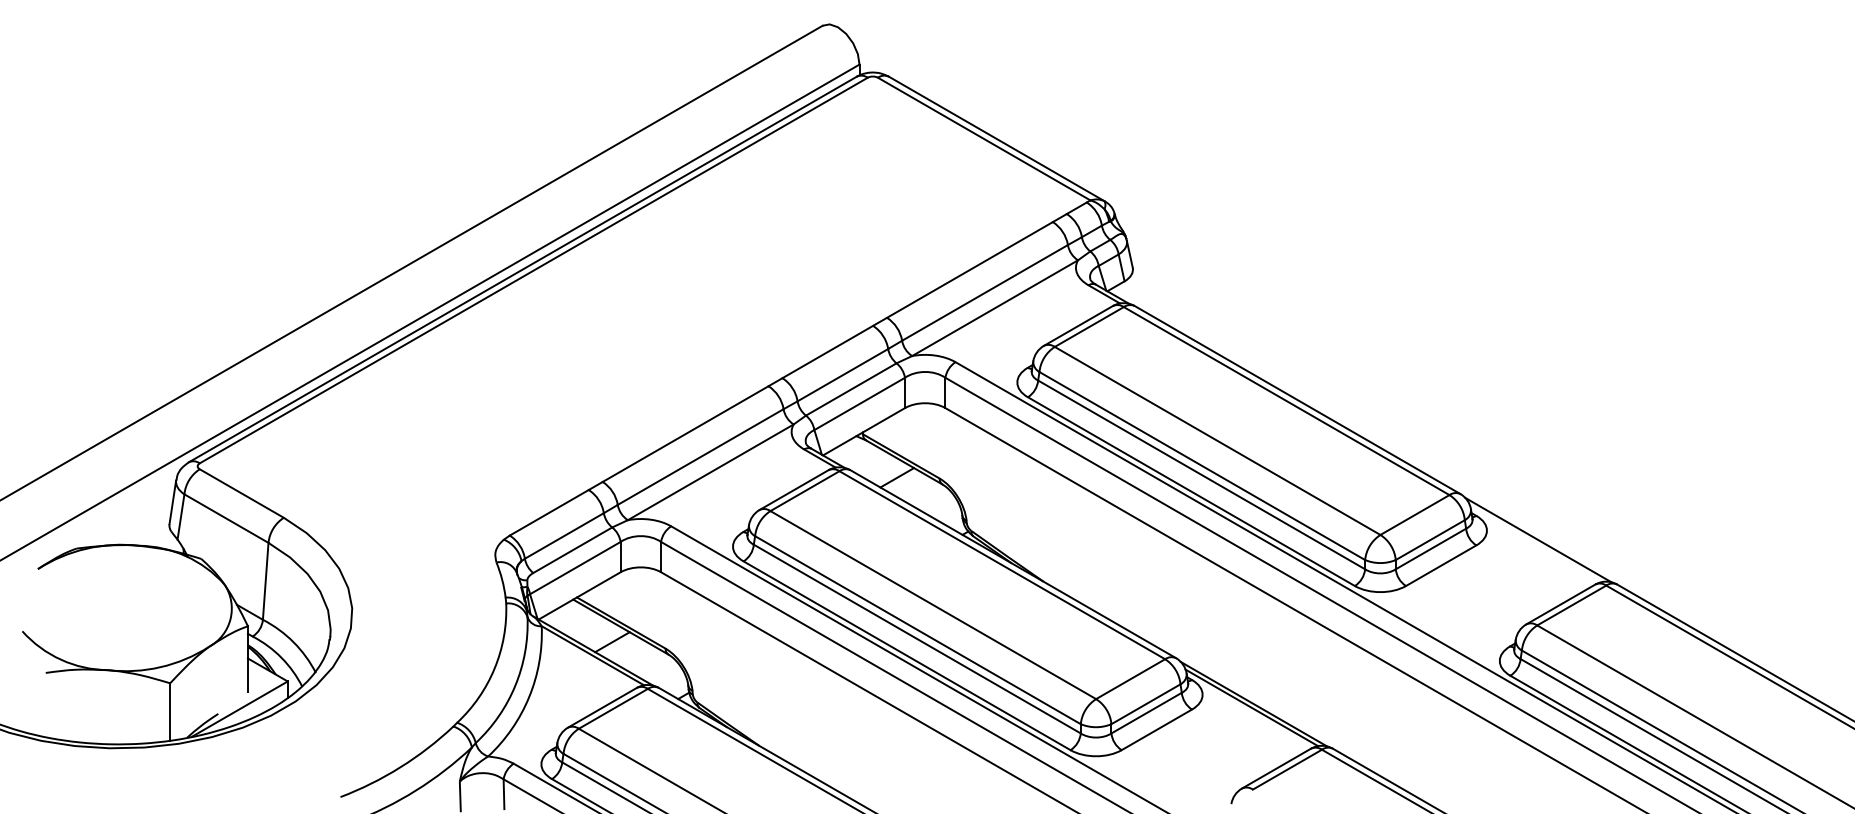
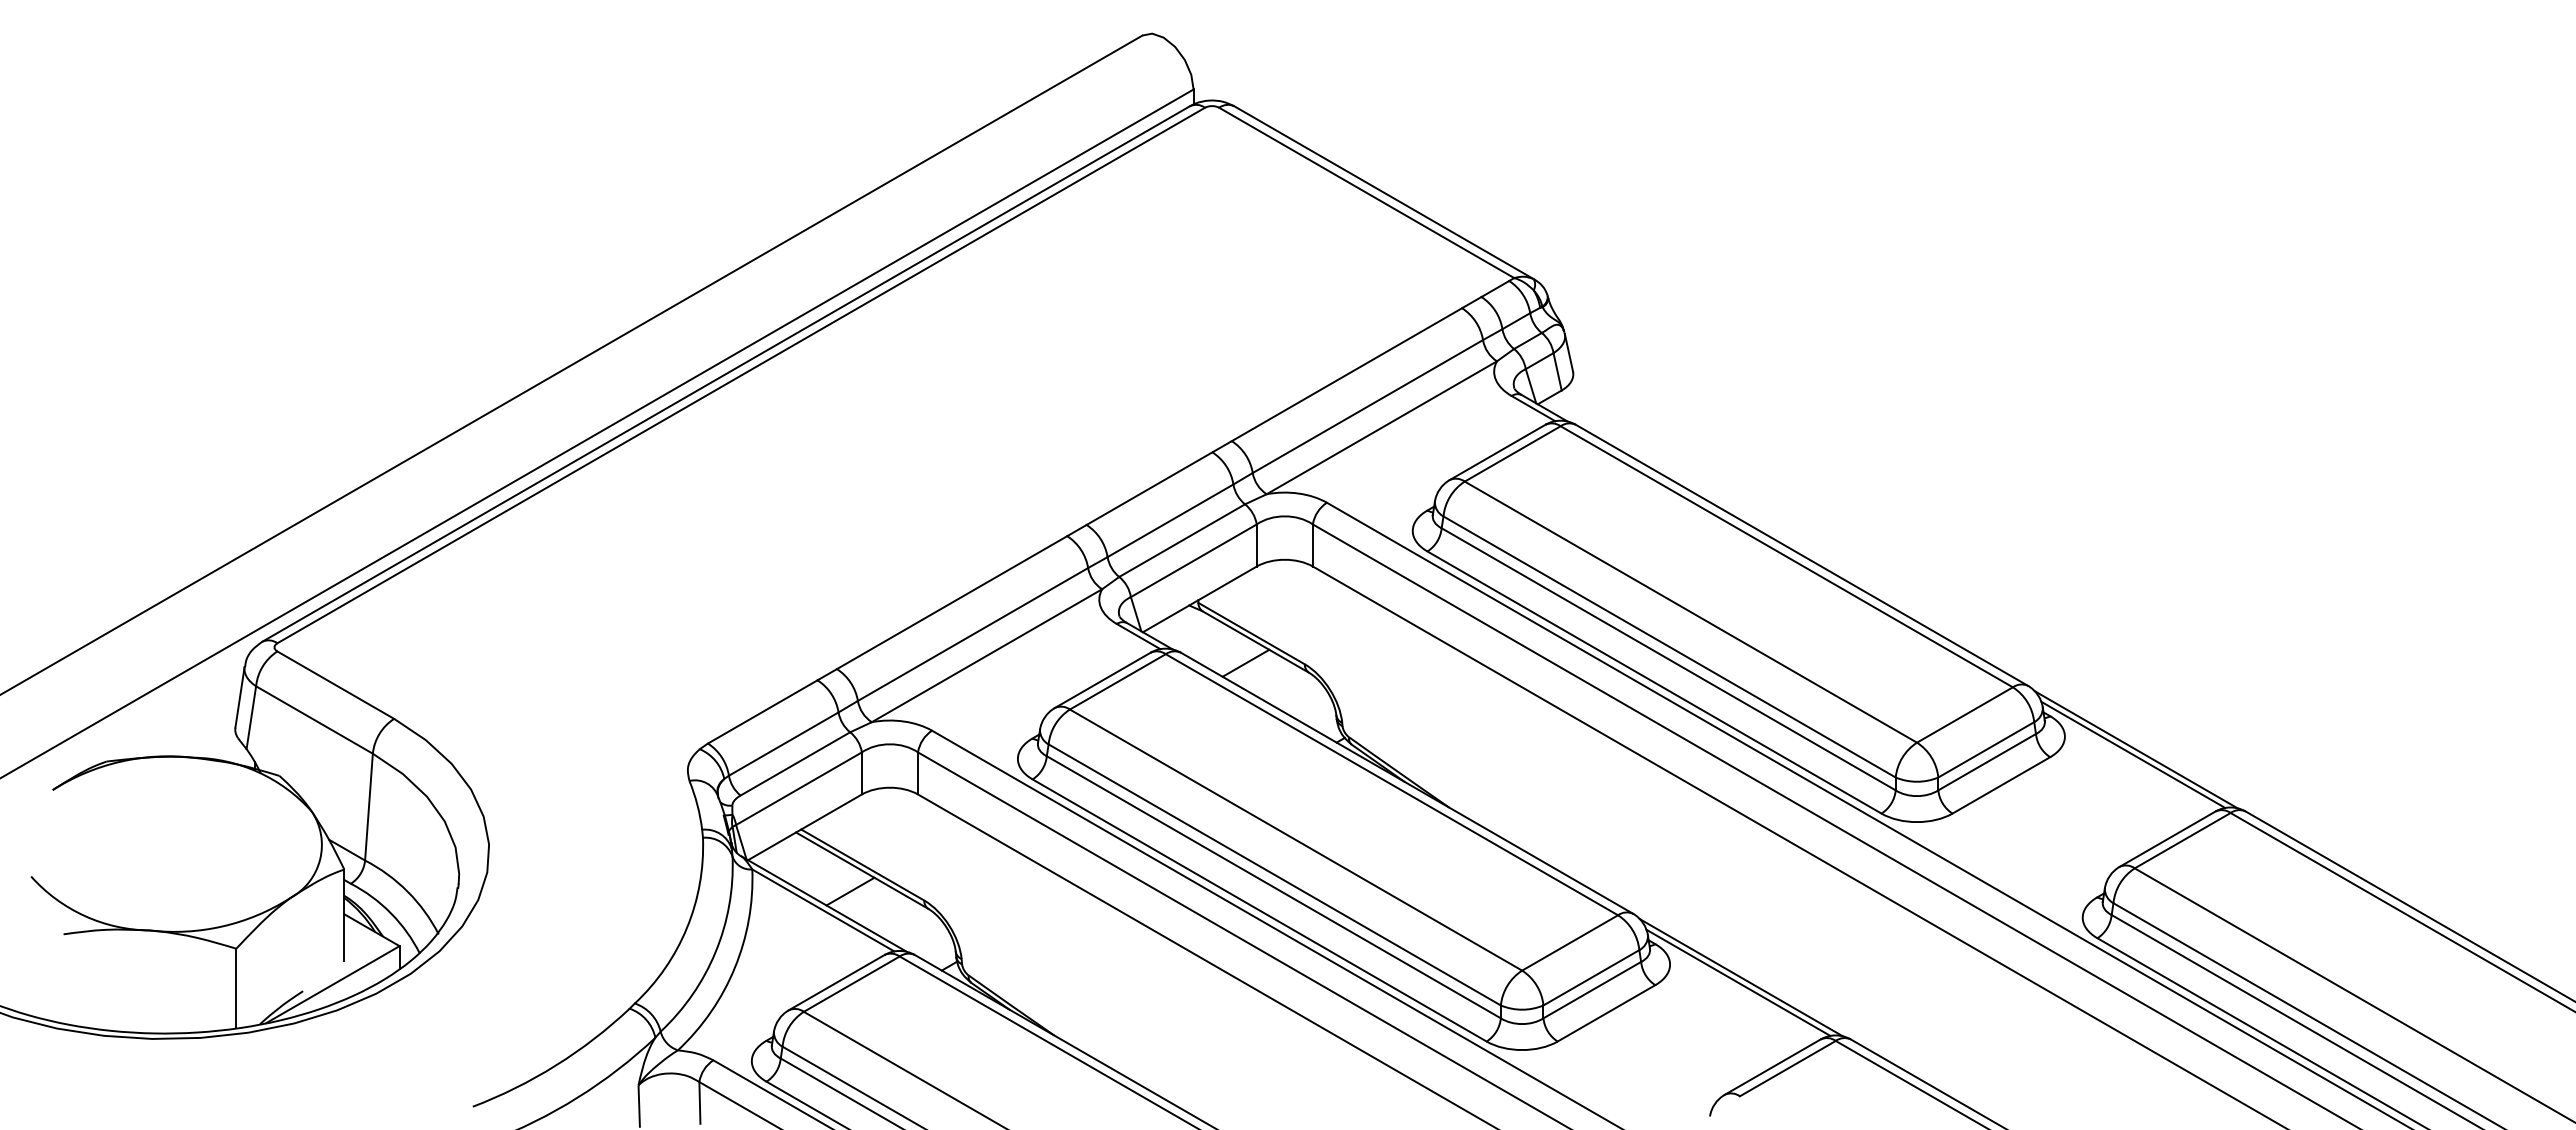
line: (1536, 543) -> (2133, 754), added

